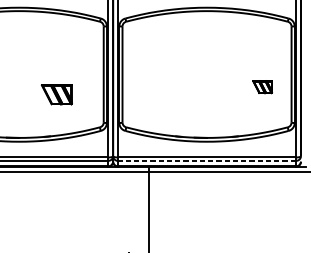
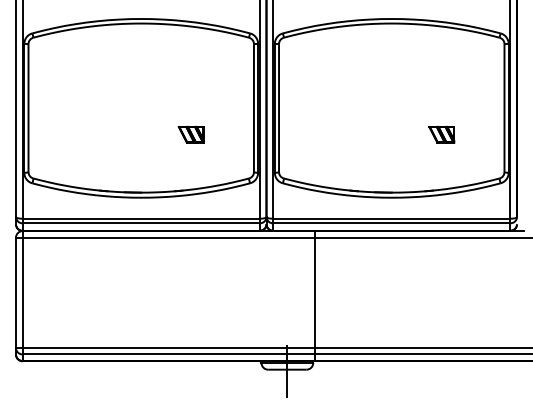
part: (262, 86) -> (441, 134), moved
part: (56, 94) -> (190, 134), size x0.62
line: (206, 161) -> (391, 223), dashed -> solid

